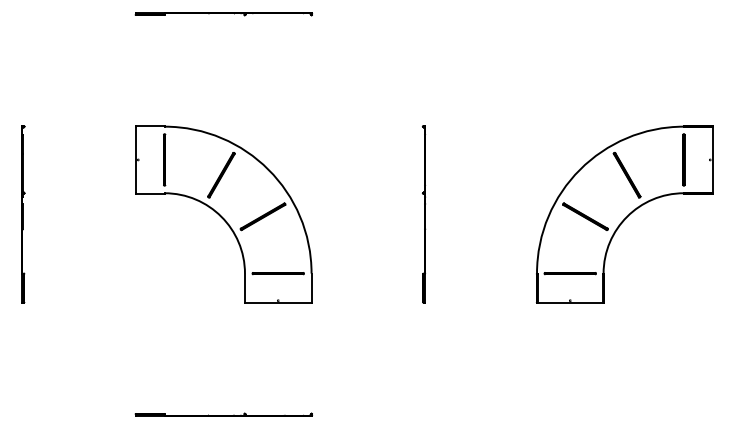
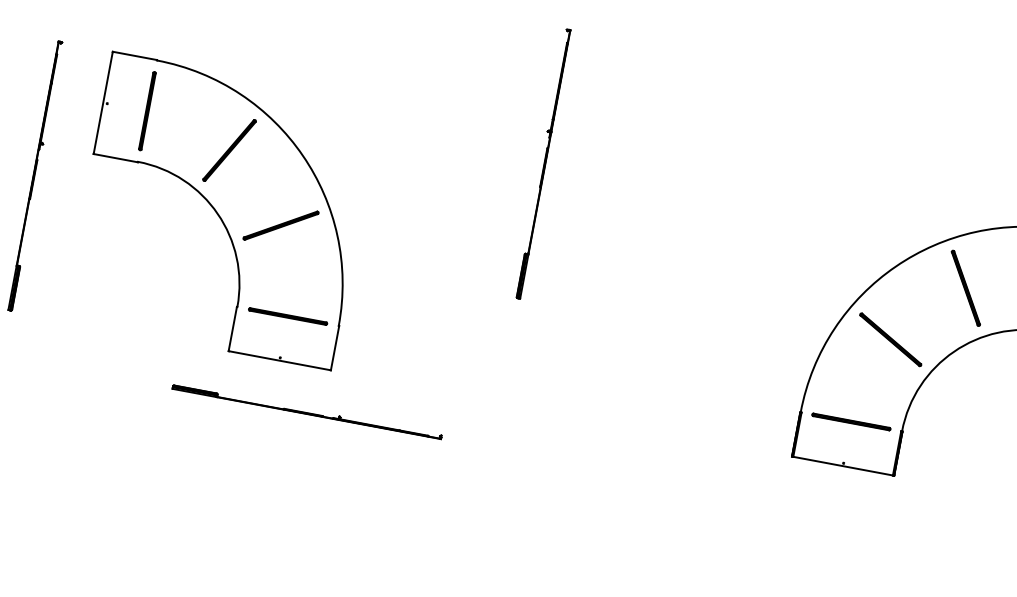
part: (223, 214) -> (221, 210), moved
part: (424, 214) -> (543, 164), moved
part: (223, 414) -> (306, 411), moved

